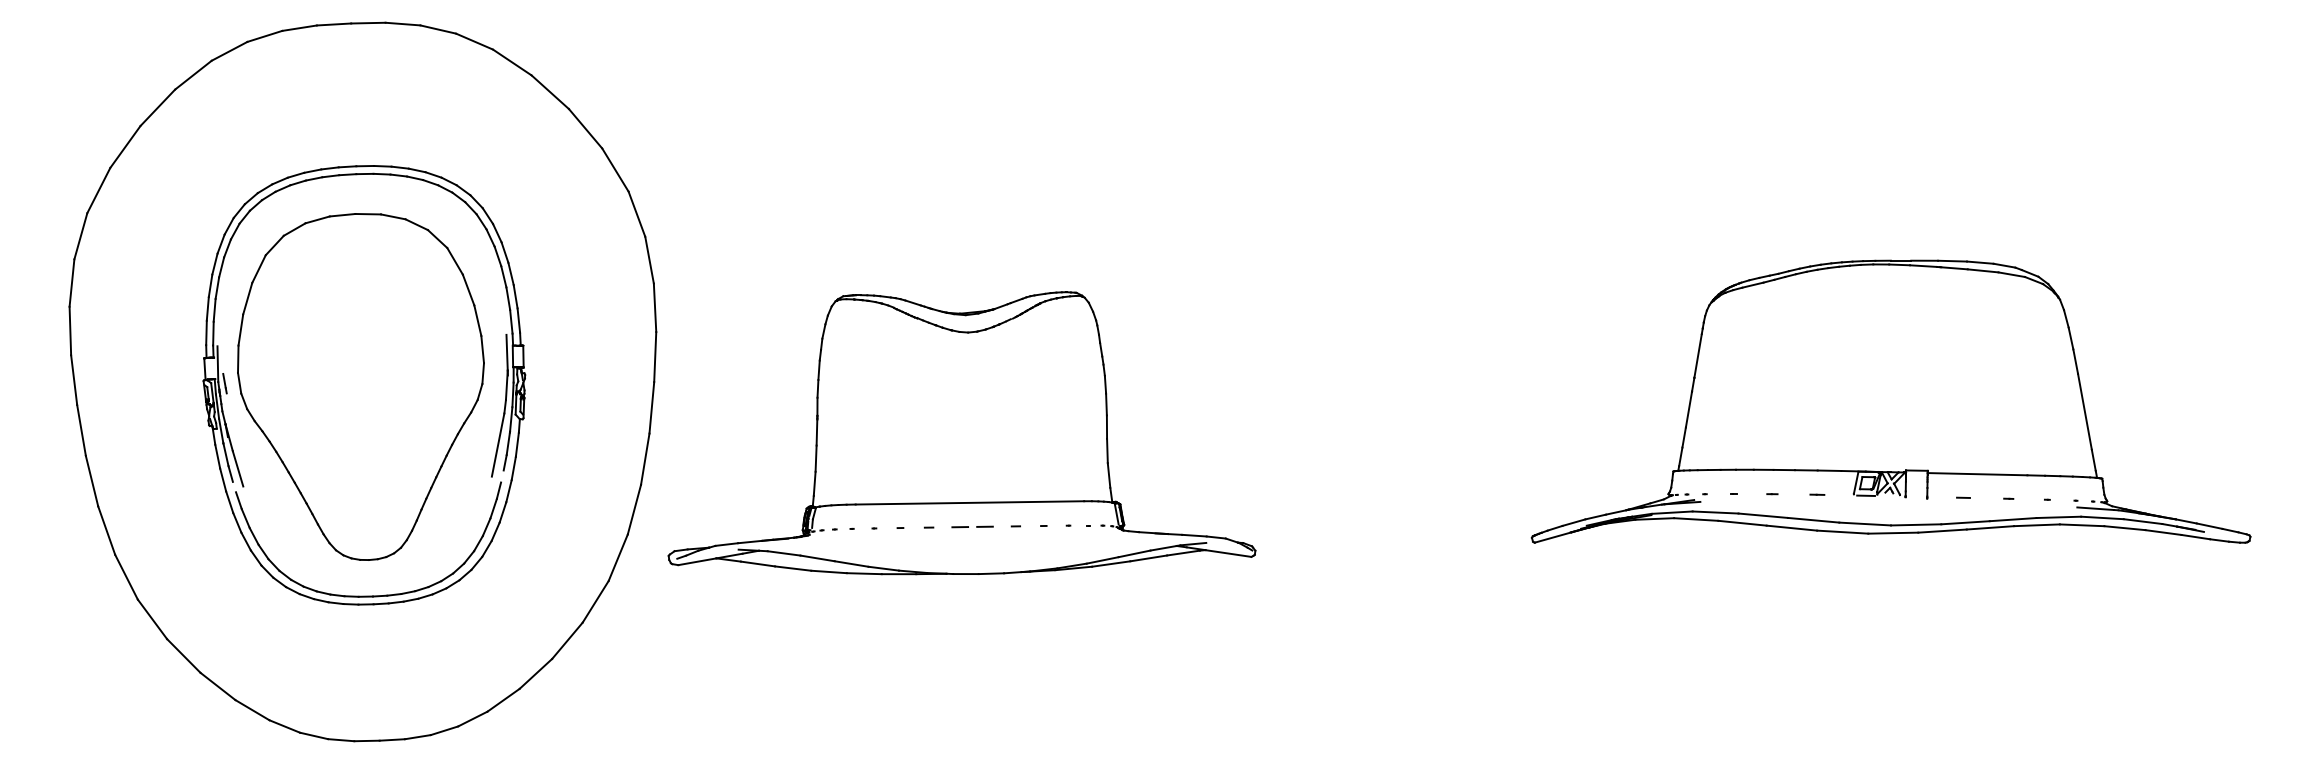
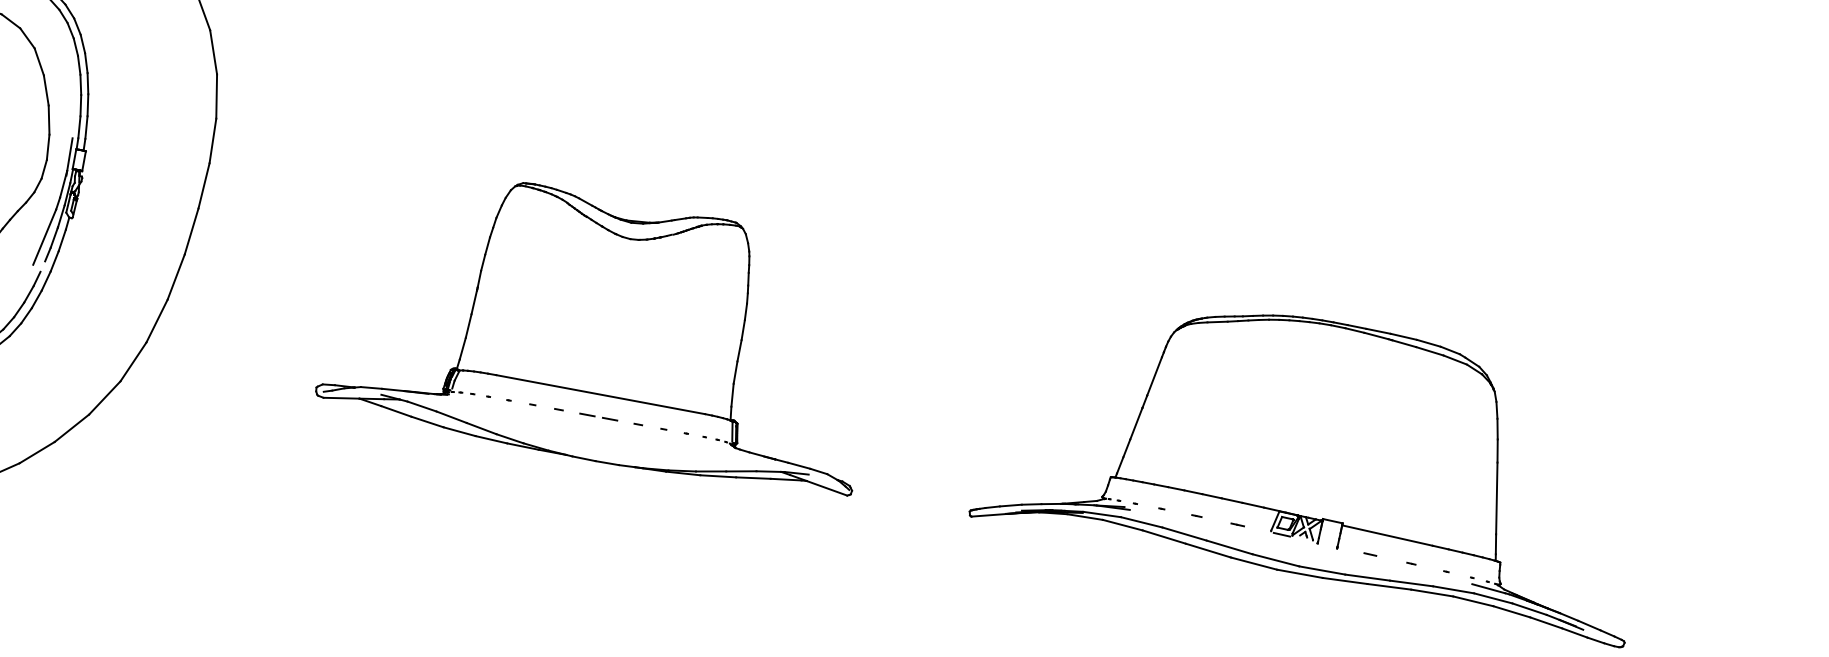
part: (961, 433) -> (605, 329), moved

